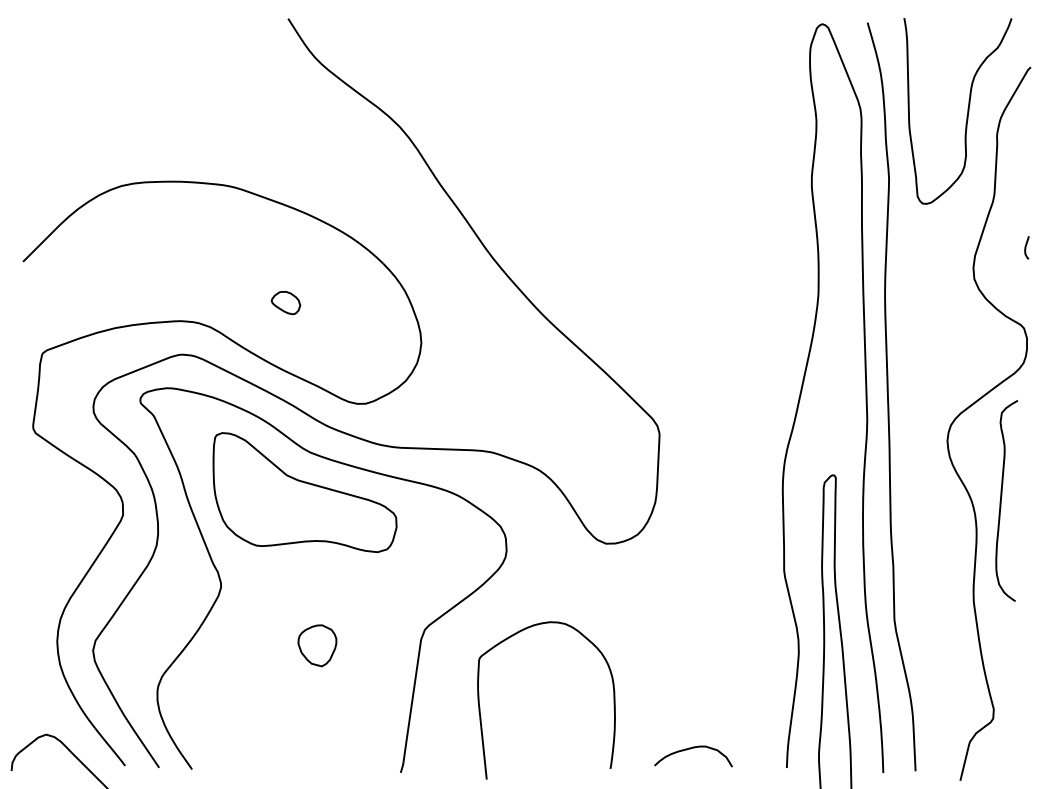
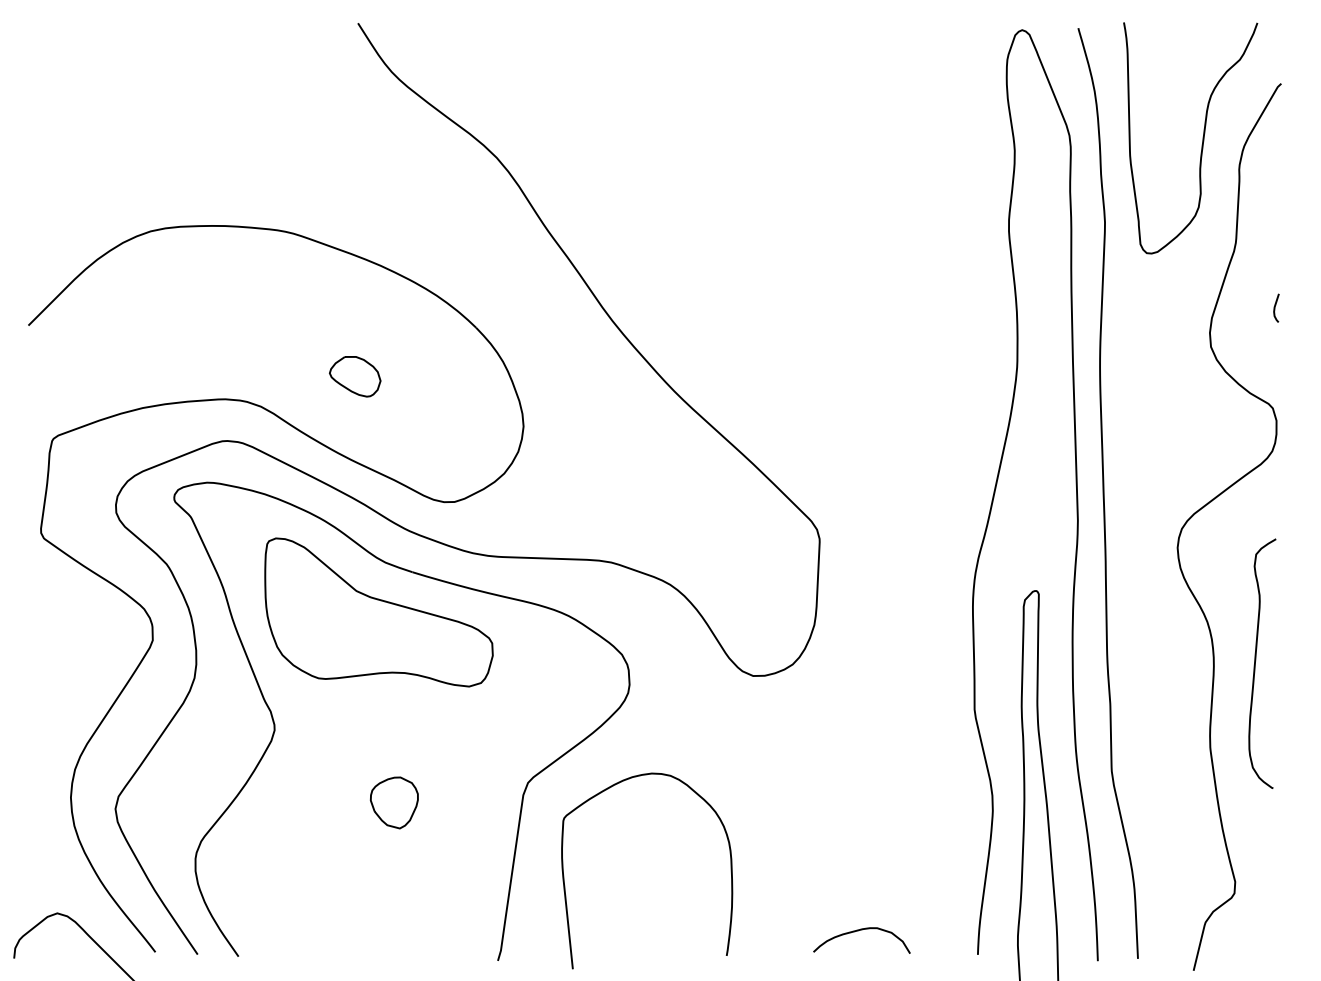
part: (286, 302) -> (355, 376), size x1.43
curve: (1002, 498) -> (1256, 660), moved
curve: (613, 700) -> (730, 870), moved

